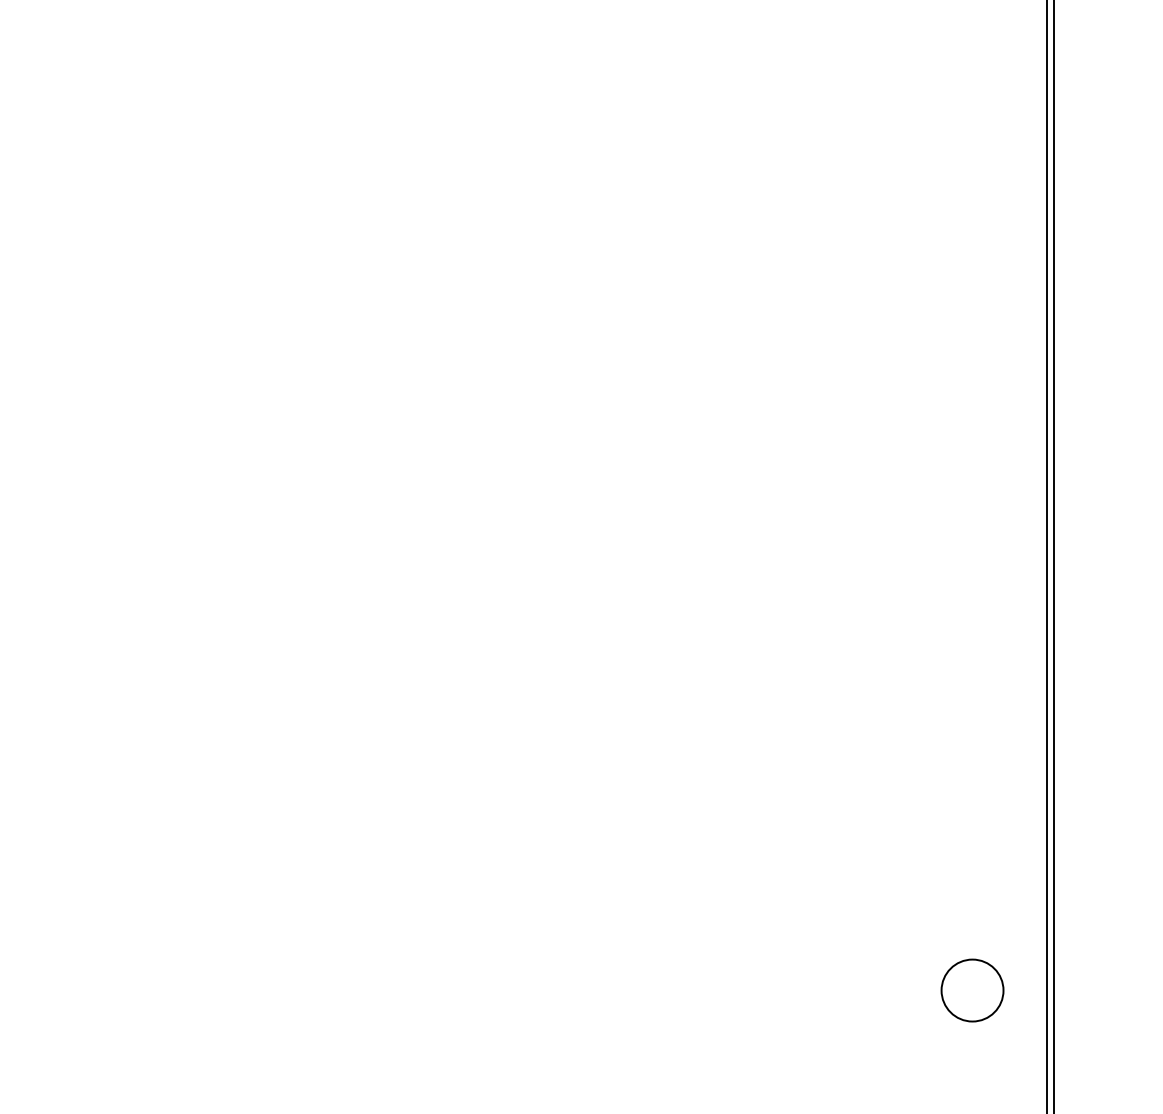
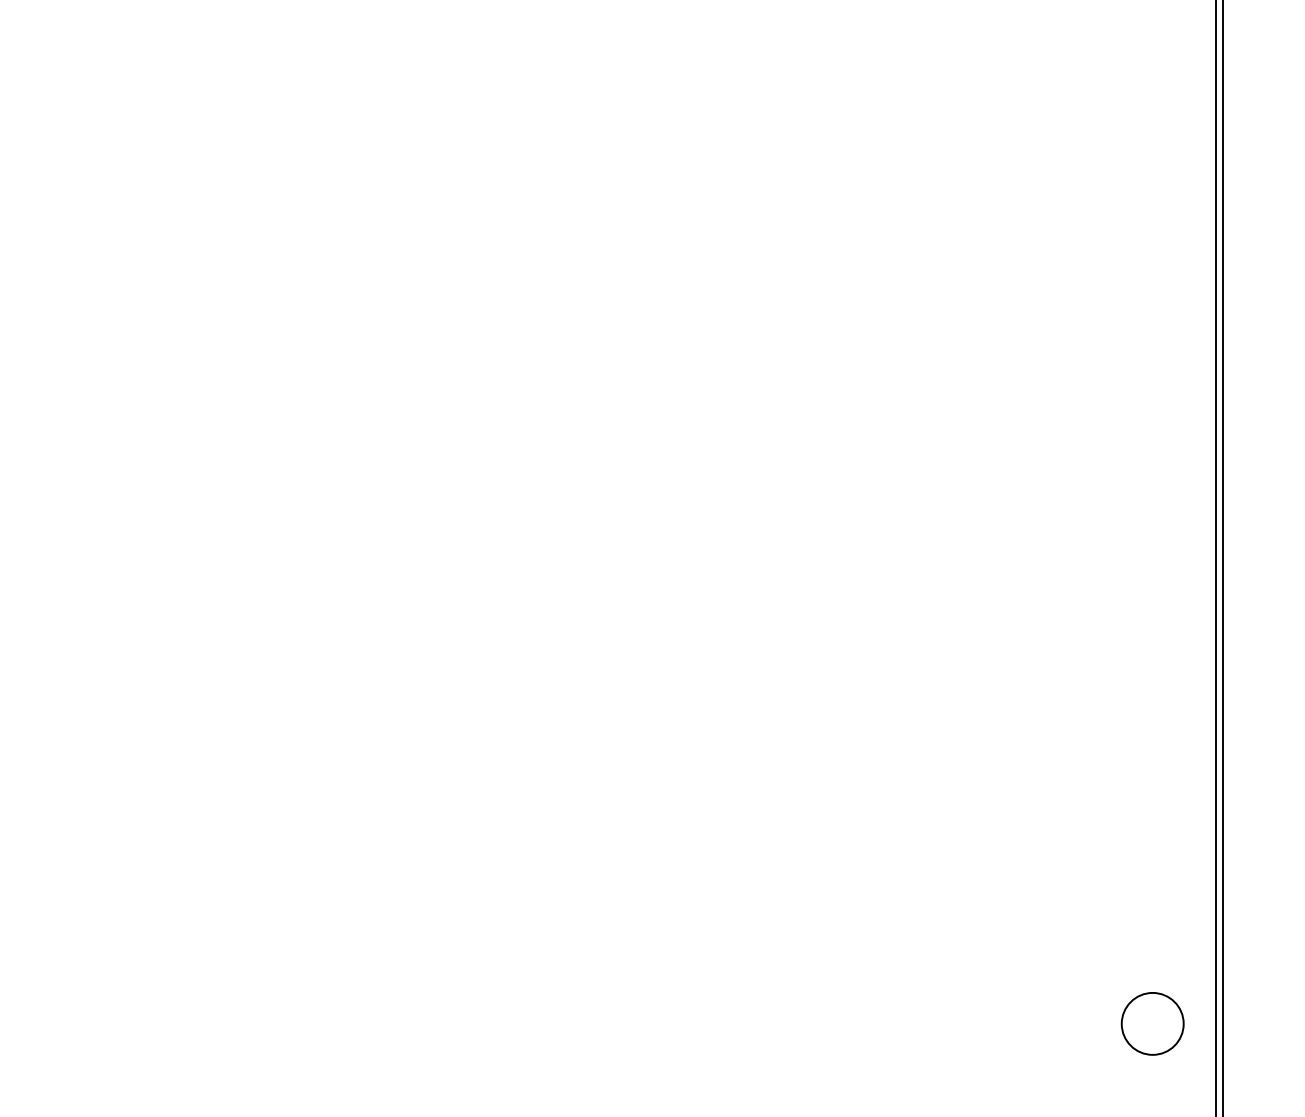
circle: (972, 990) -> (1152, 1023), moved

